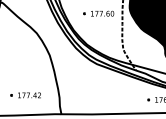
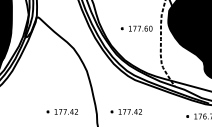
part: (87, 95) -> (125, 111), added

